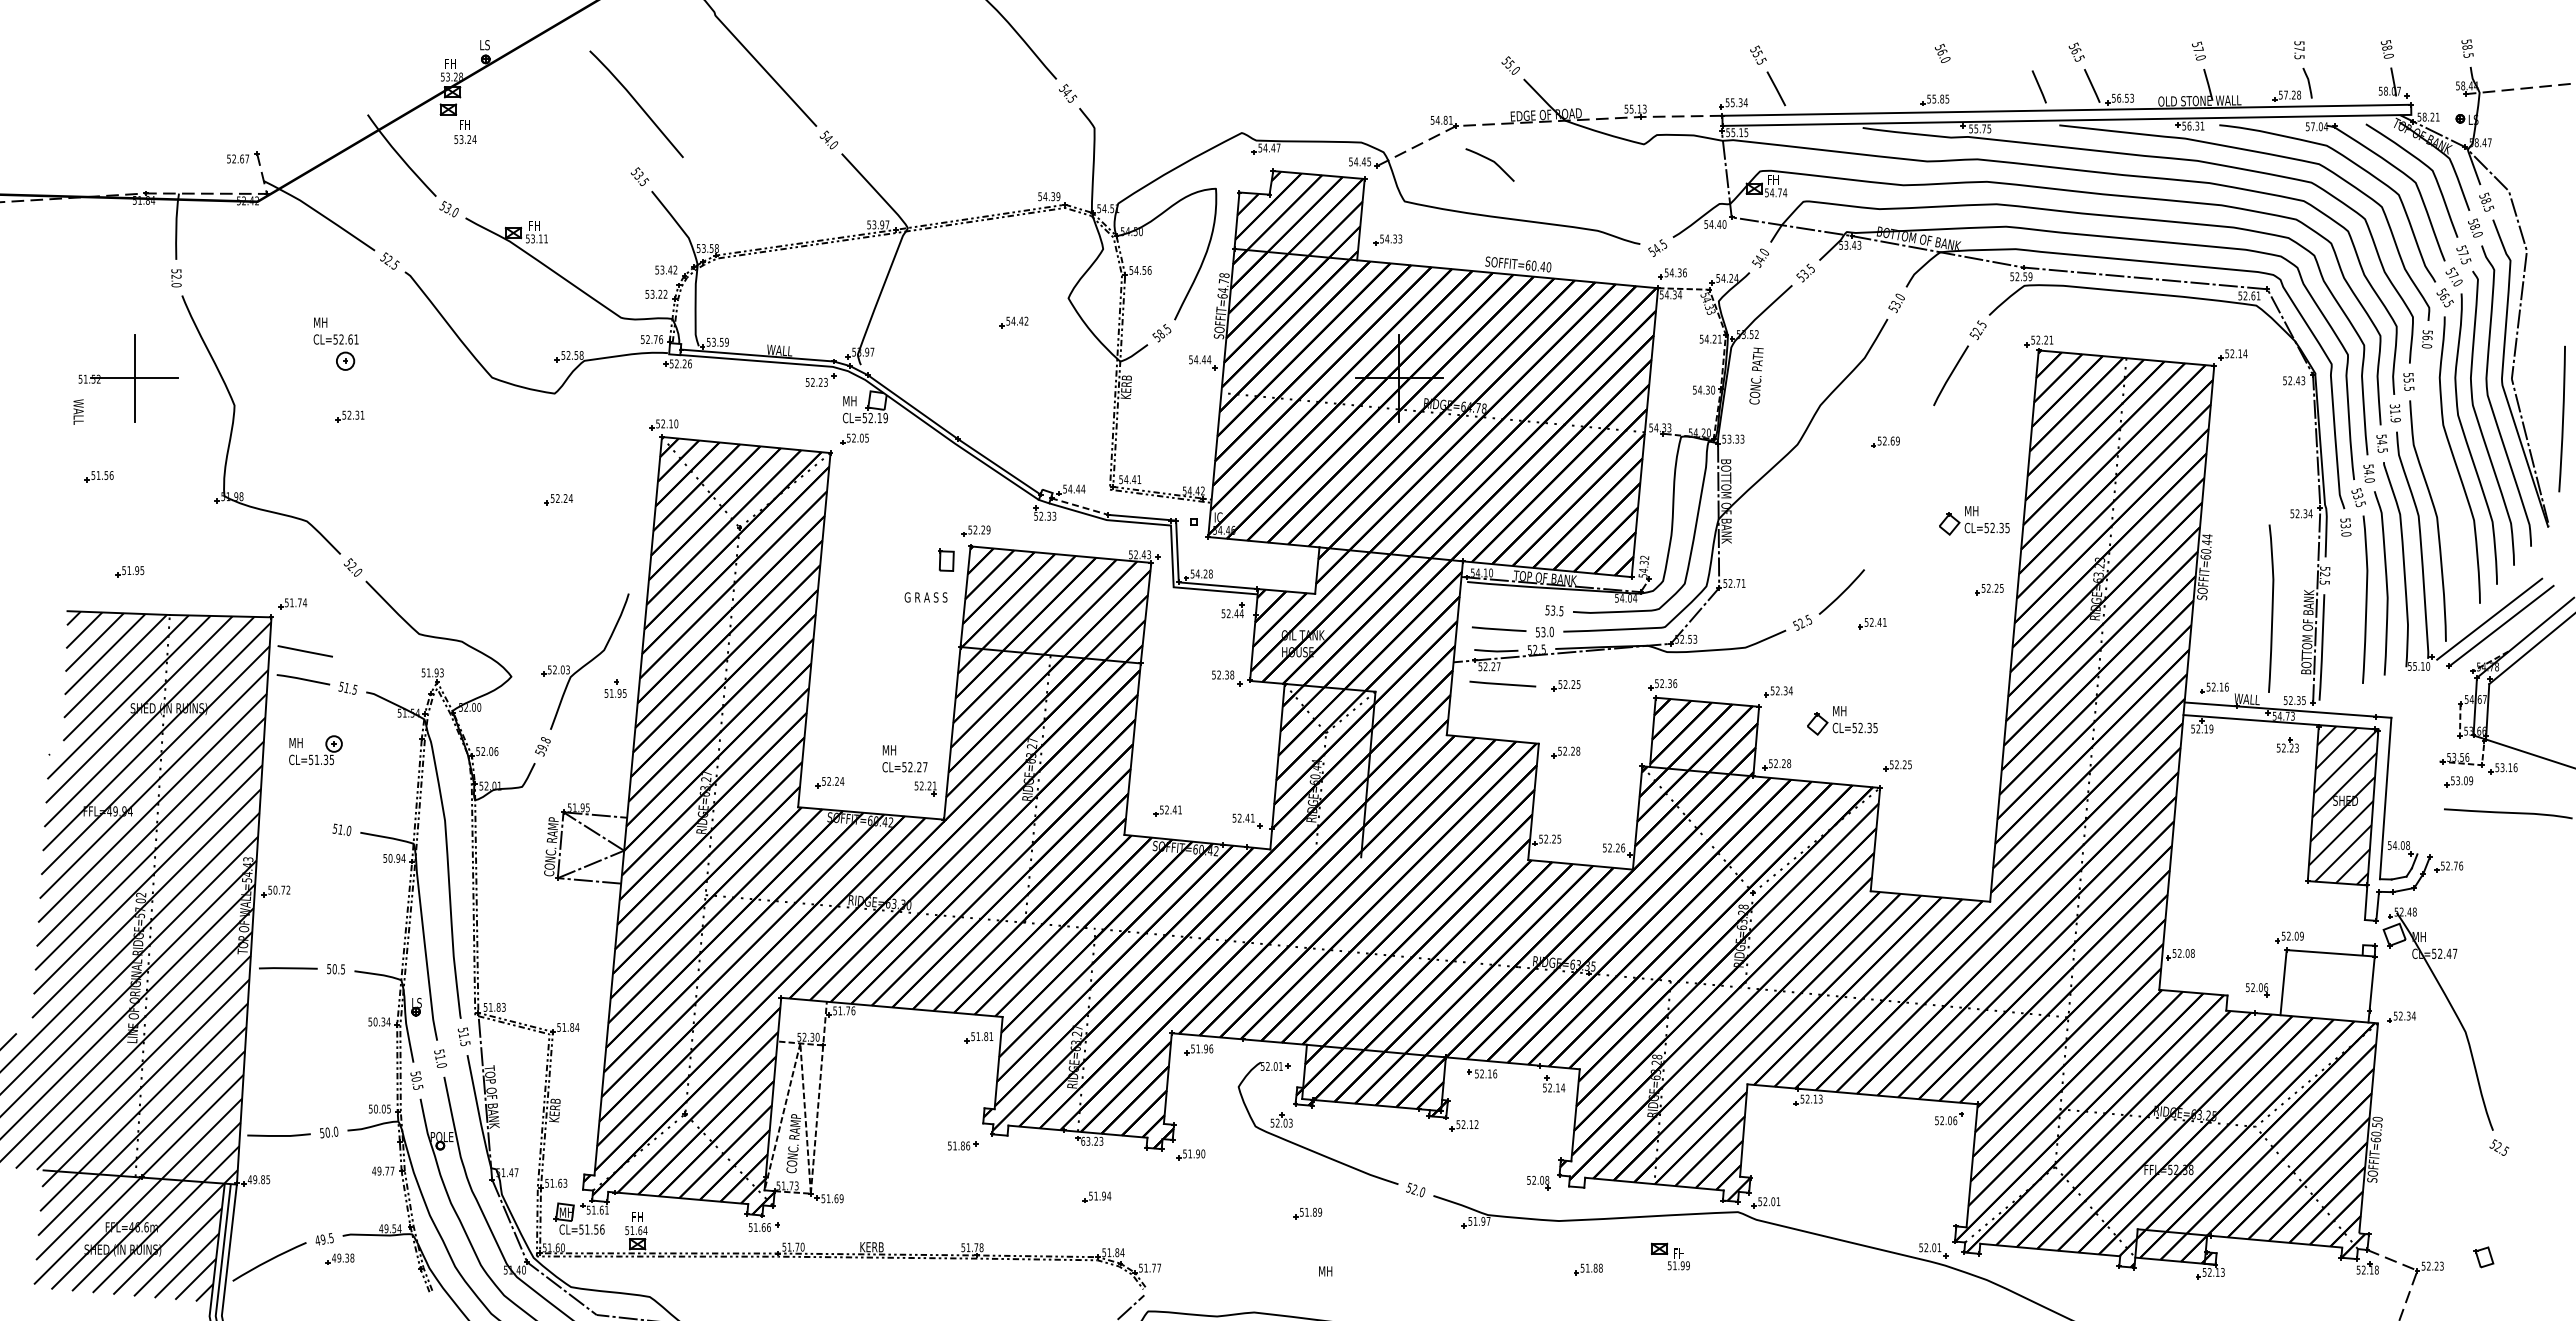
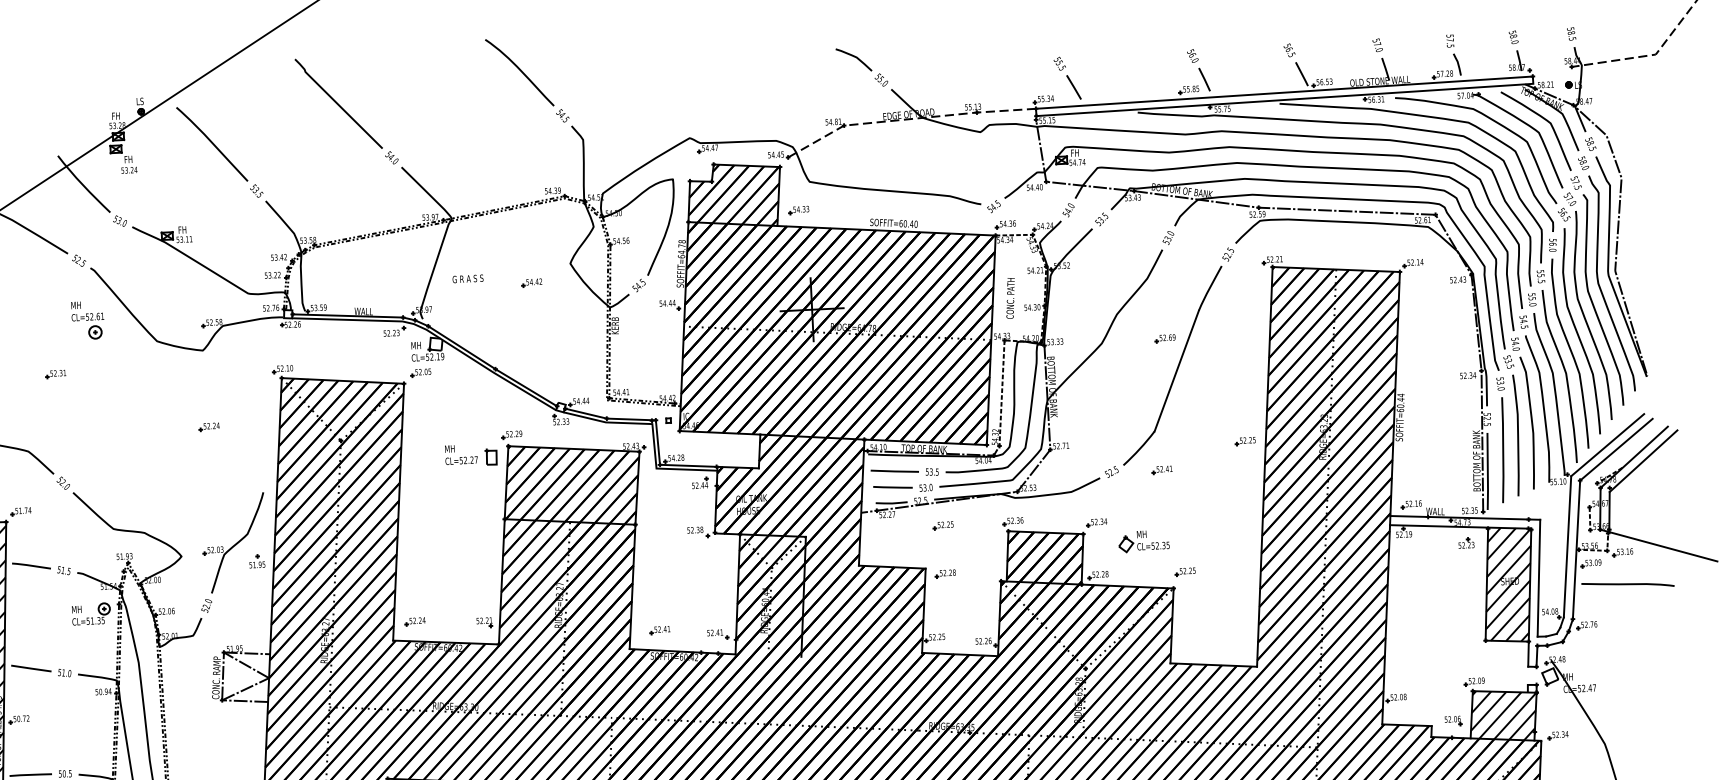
line: (2038, 86) -> (1203, 79), moved
curve: (636, 103) -> (212, 143), moved
curve: (1491, 161) -> (854, 57), moved
text: (1160, 333) -> (638, 285), 58.5 -> 54.5
part: (335, 343) -> (87, 319), moved
text: (1756, 375) -> (1010, 297), moved
text: (2395, 413) -> (1532, 299), 31.9 -> 55.0
line: (2562, 418) -> (1502, 449), moved
line: (1898, 487) -> (1176, 370), added
curve: (2445, 489) -> (1571, 353), added
line: (1079, 506) -> (585, 413), dashed -> solid
line: (1656, 506) -> (1002, 393), added
part: (1974, 520) -> (1232, 392), removed
text: (925, 597) -> (467, 278), moved
curve: (2271, 608) -> (1449, 445), removed
line: (304, 651) -> (30, 668), moved
line: (1502, 683) -> (894, 470), moved
text: (543, 744) -> (207, 604), 59.8 -> 52.0
part: (315, 750) -> (91, 614), moved
line: (2427, 756) -> (1567, 546), added
text: (904, 758) -> (461, 454), moved
line: (2439, 761) -> (1576, 549), added
hatch: (2327, 985) -> (1503, 715), added

